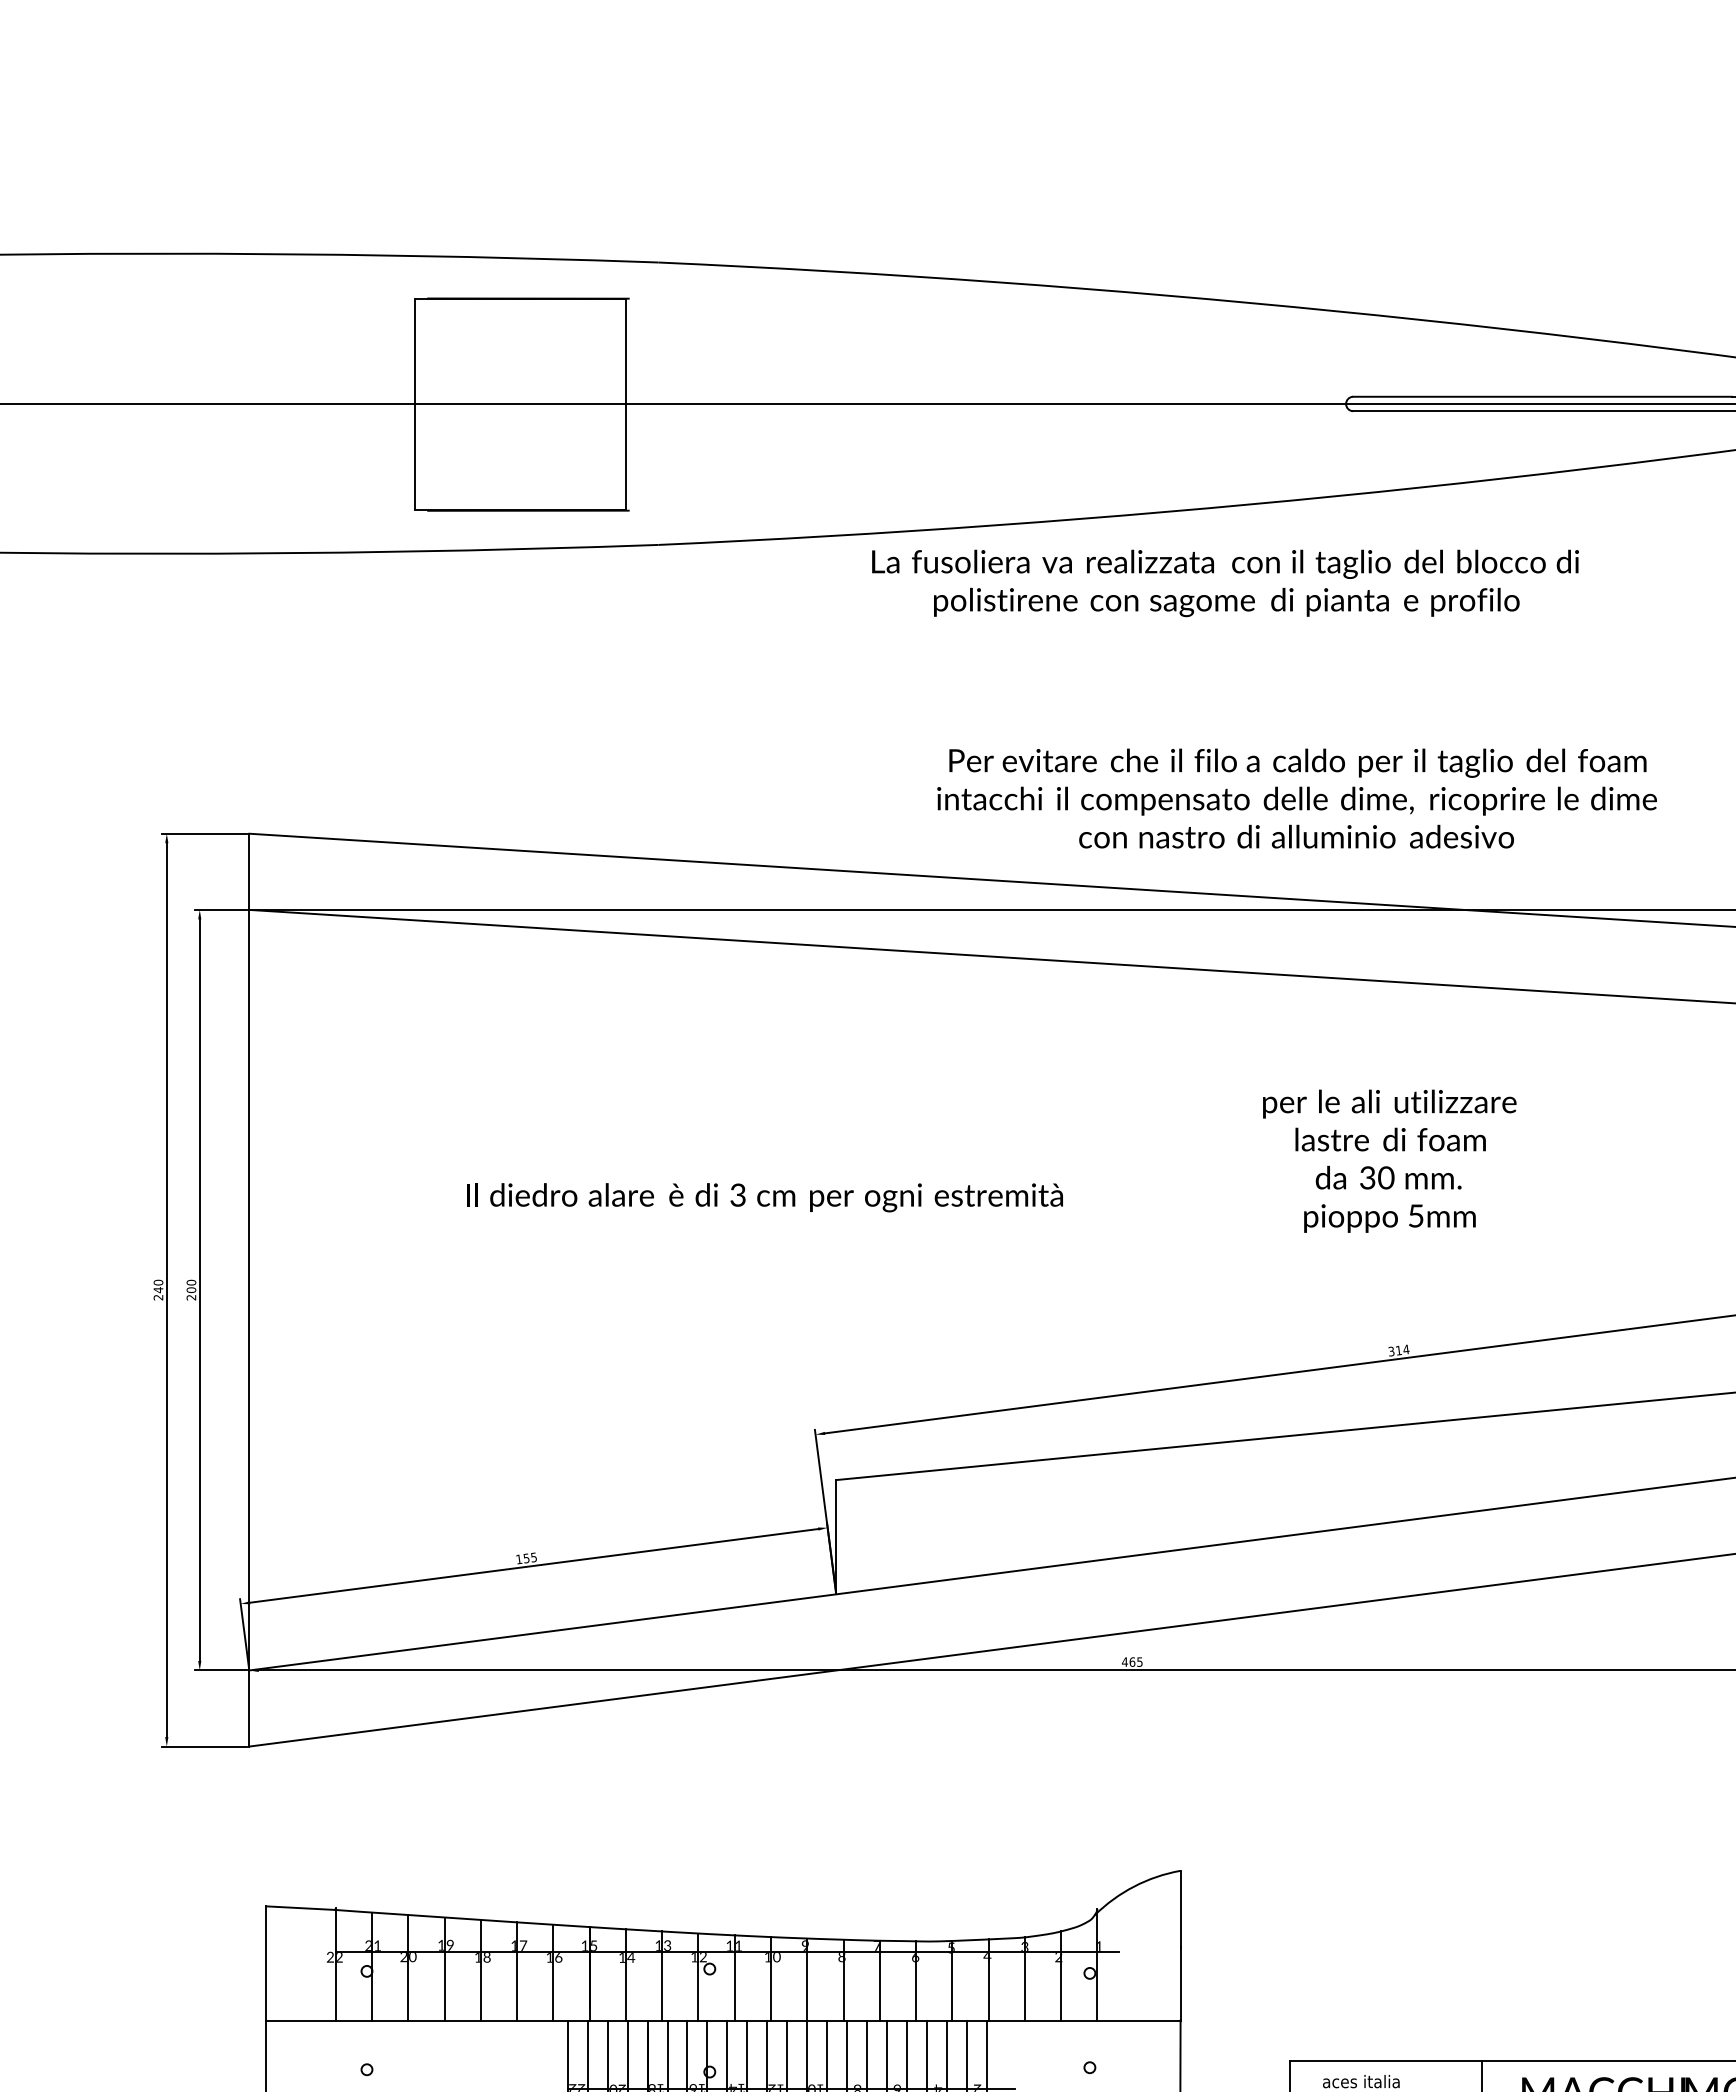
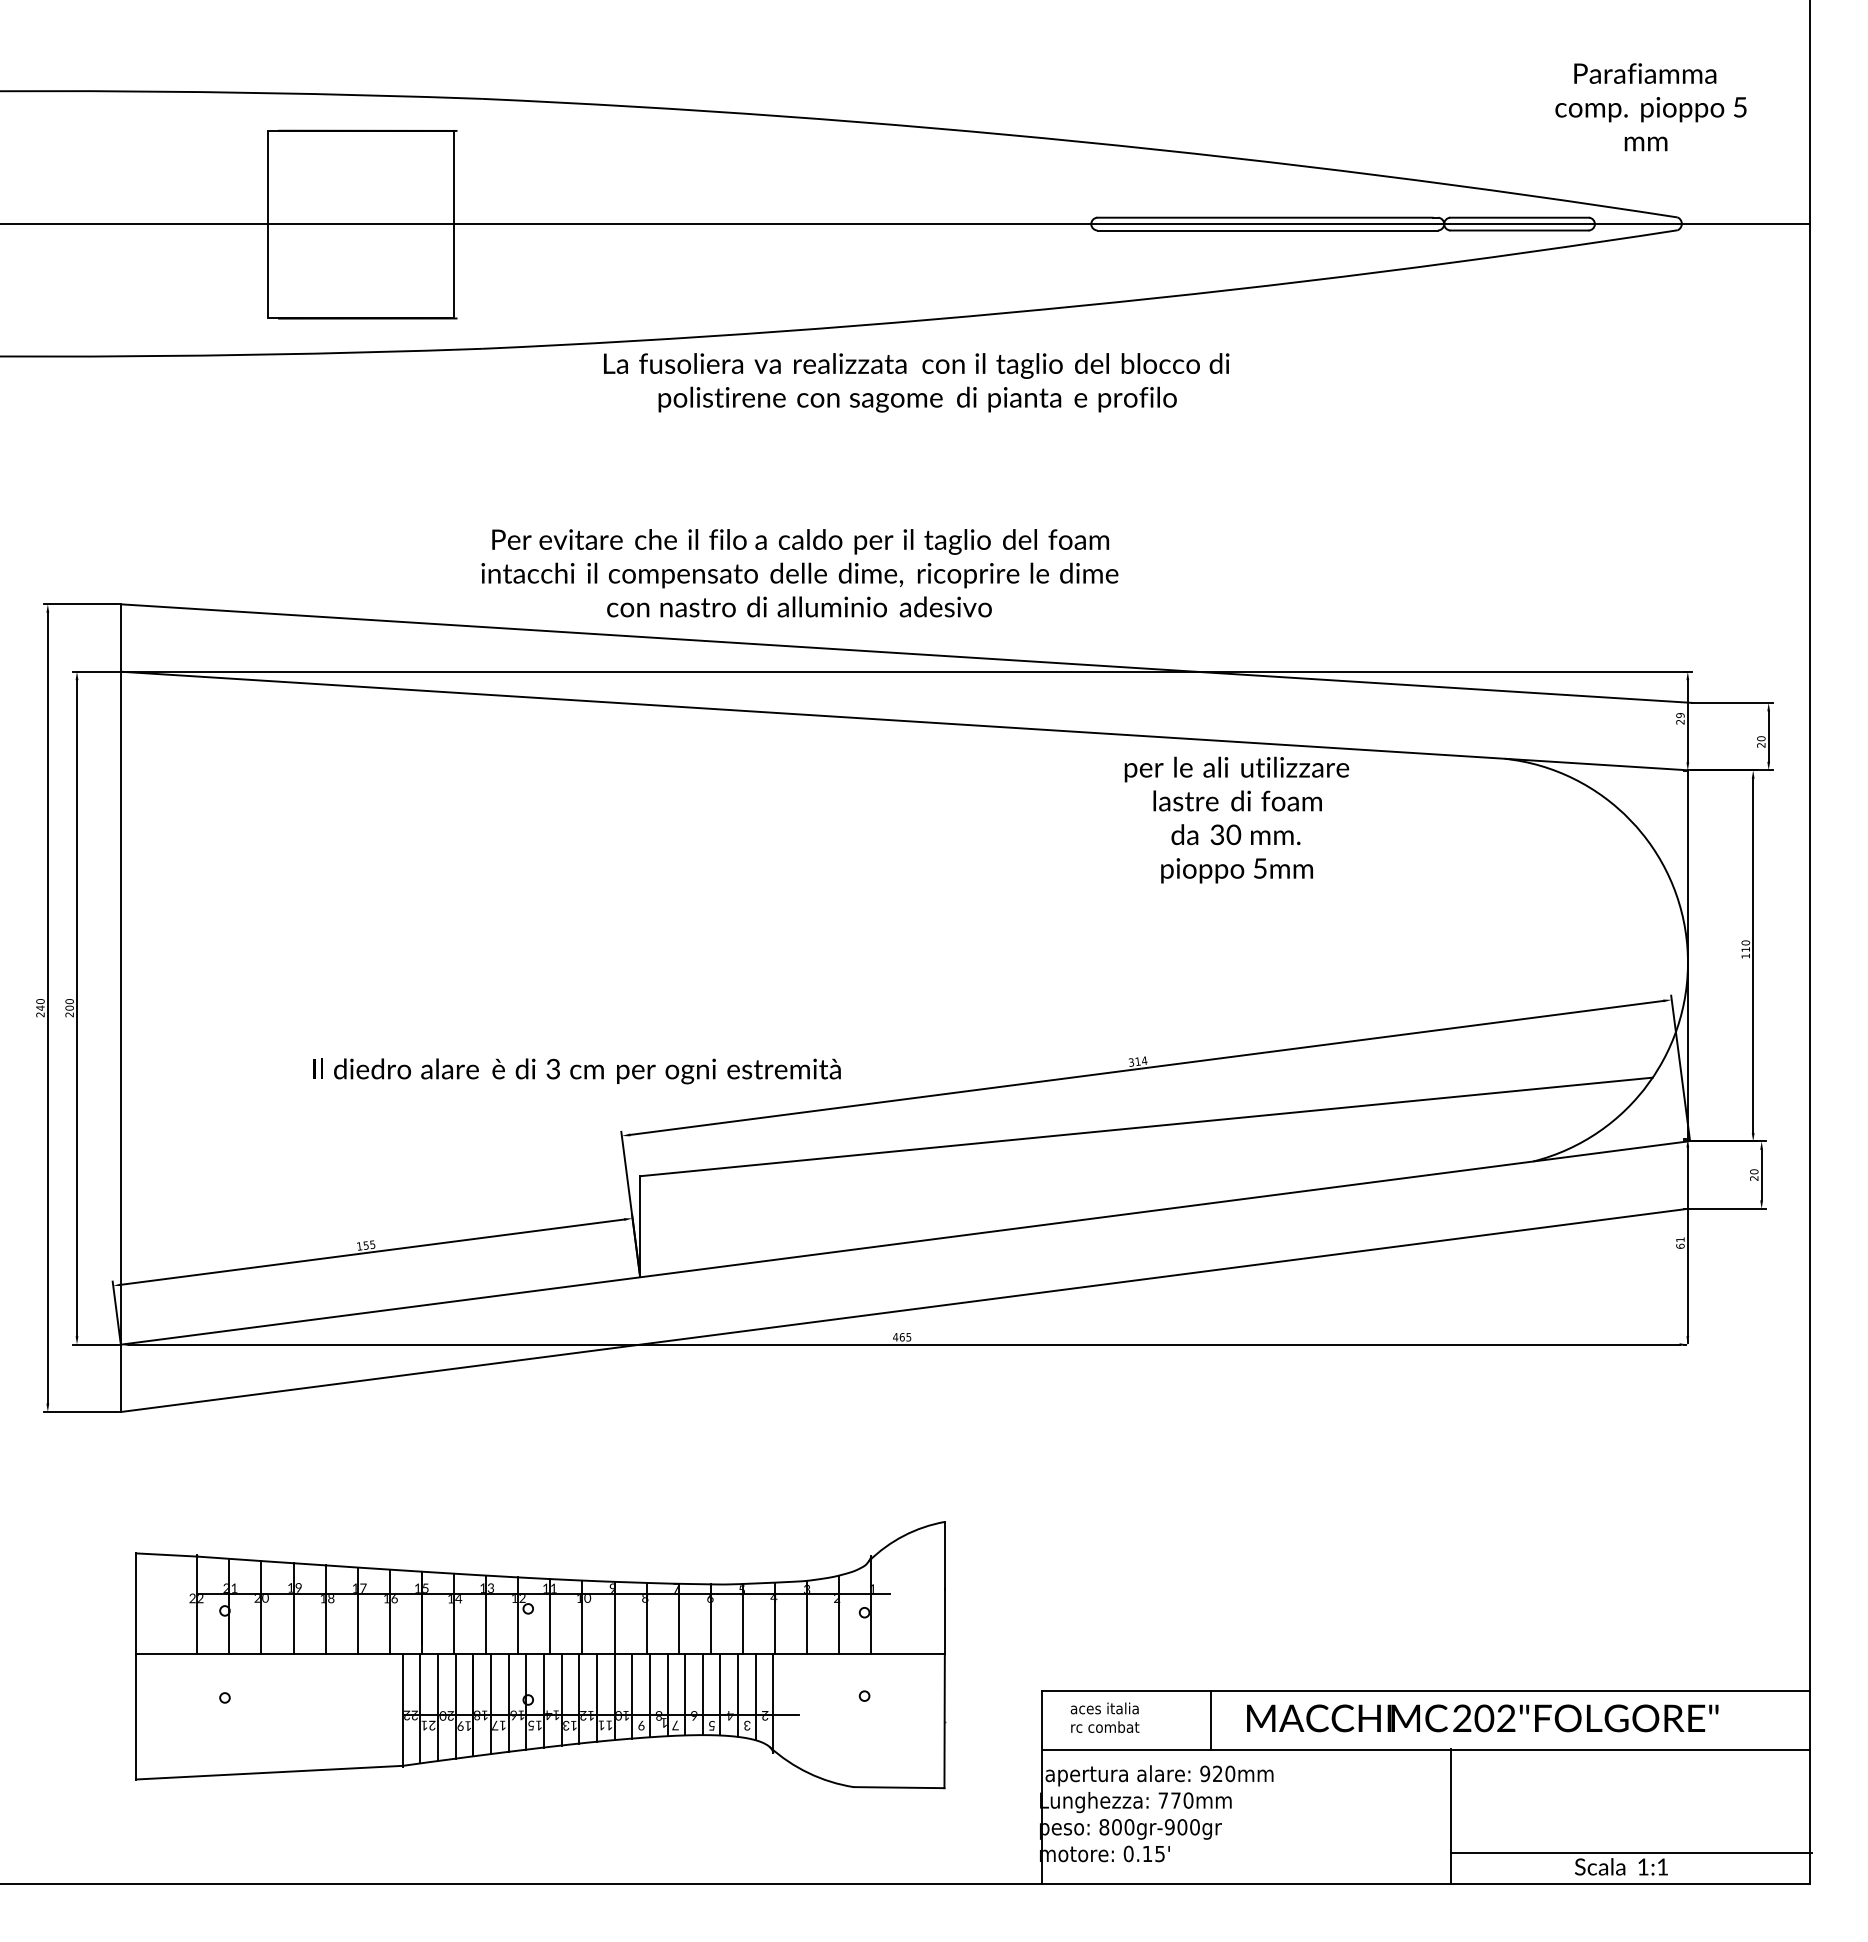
text: (1225, 583) -> (916, 382), moved
text: (1296, 798) -> (799, 573), moved
text: (1389, 1160) -> (1236, 819), moved
text: (764, 1197) -> (576, 1071), moved

